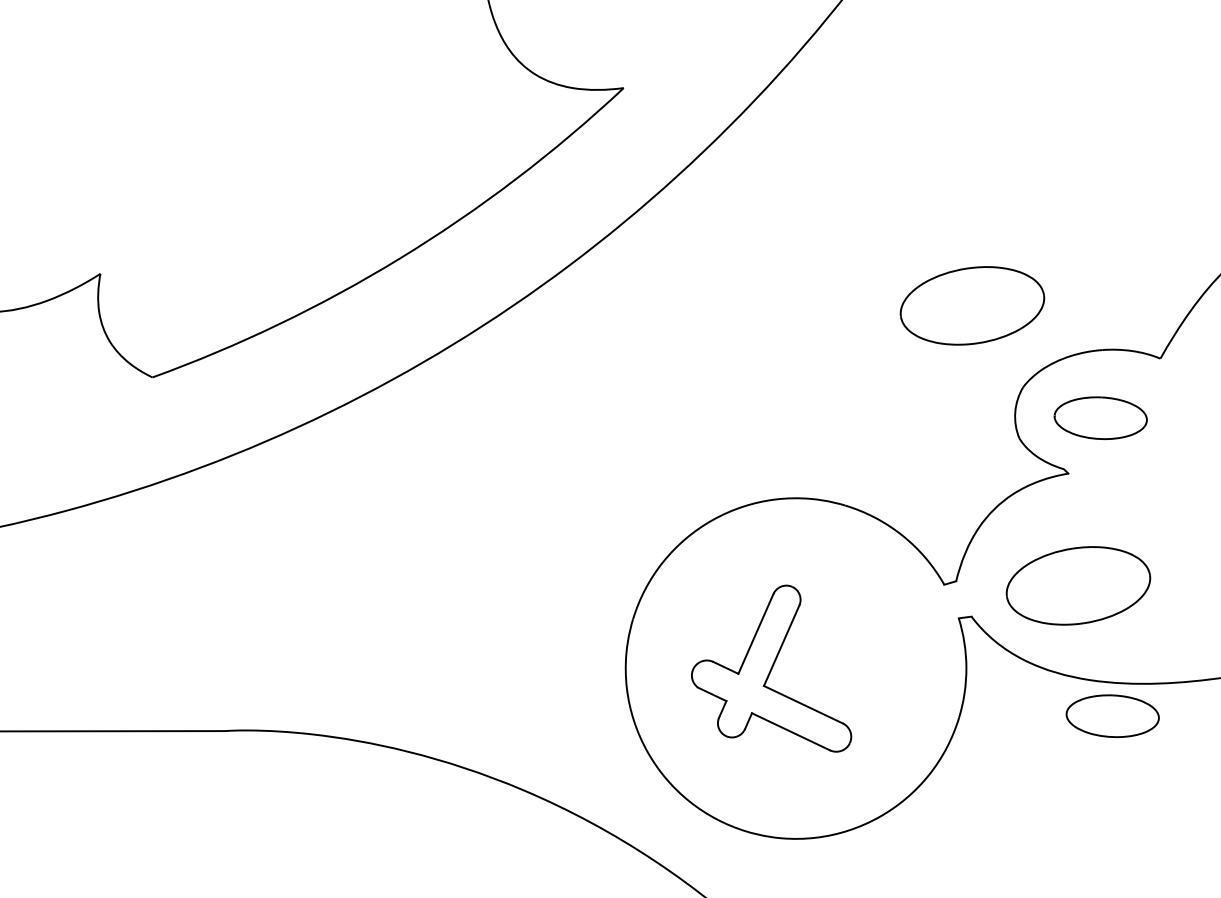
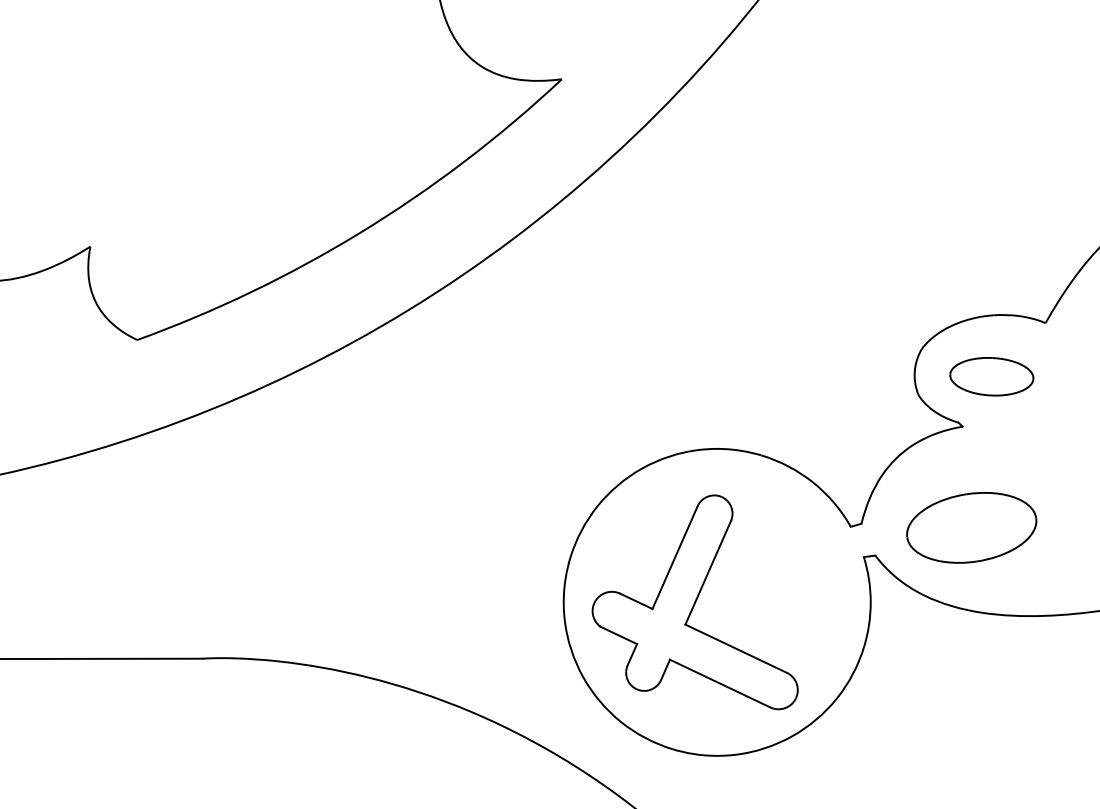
part: (972, 305) -> (876, 275), removed
part: (771, 668) -> (695, 602), size x1.43
part: (1112, 716) -> (1002, 645), removed

